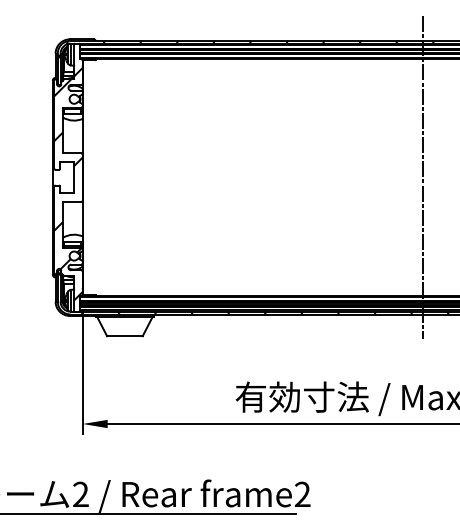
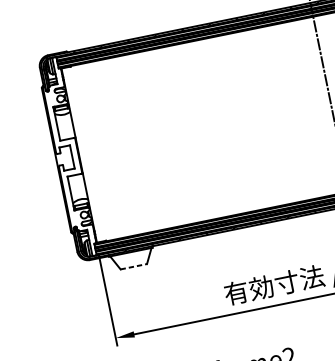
hatch: (68, 183) -> (69, 162), removed
line: (124, 336) -> (133, 267), solid -> dashed

